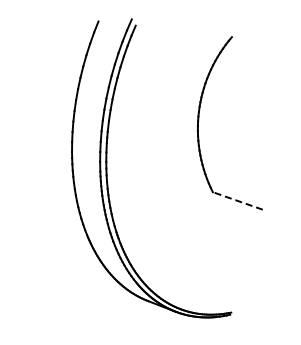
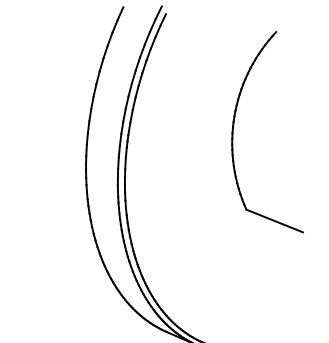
line: (237, 200) -> (274, 220), dashed -> solid

